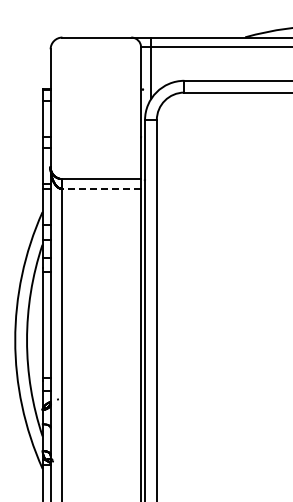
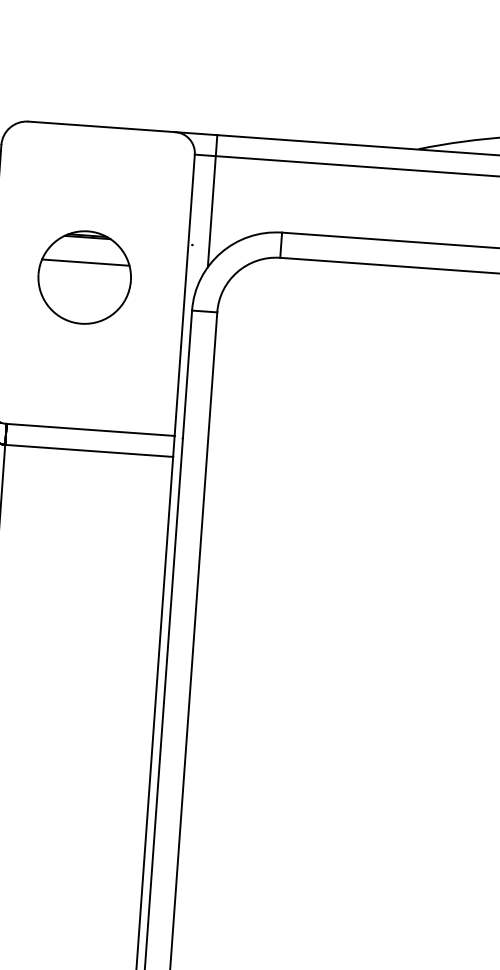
part: (93, 107) -> (83, 275), added
line: (101, 188) -> (88, 449), dashed -> solid

